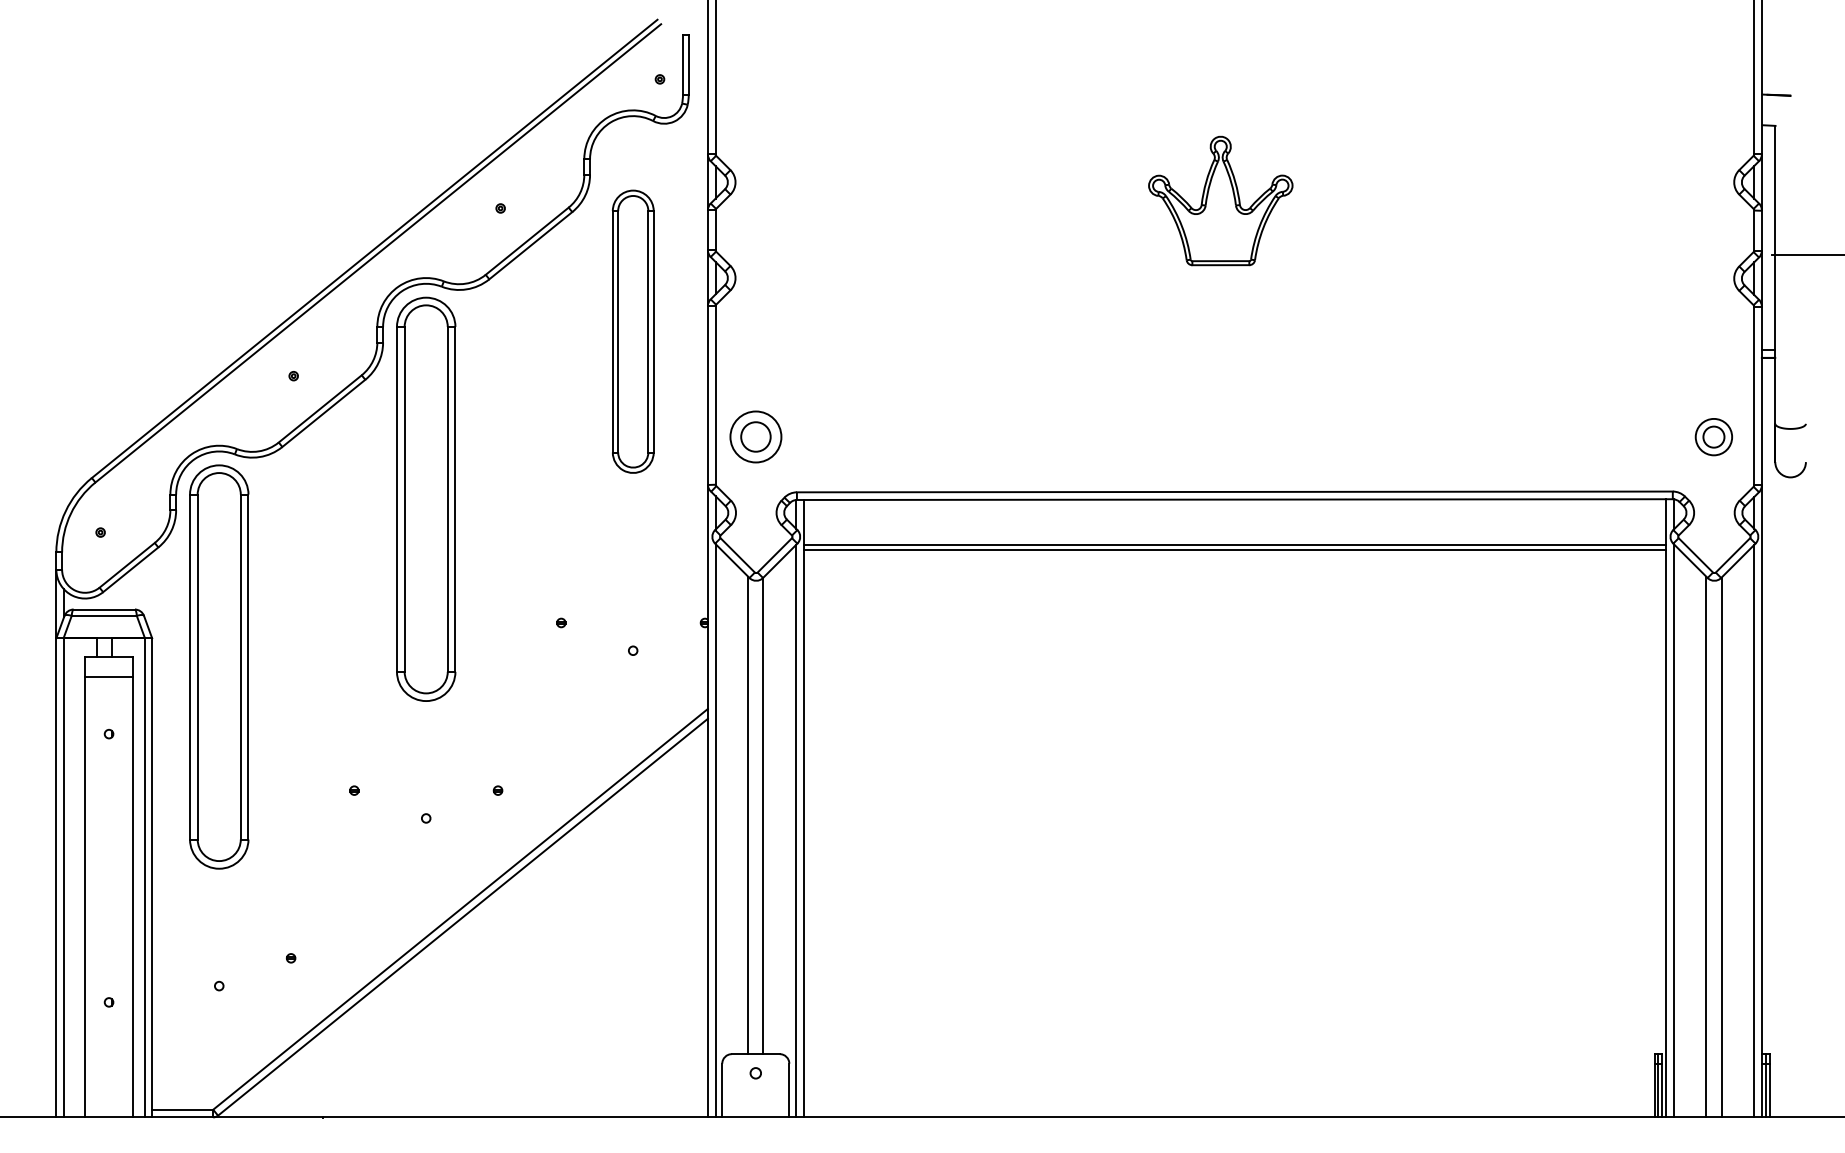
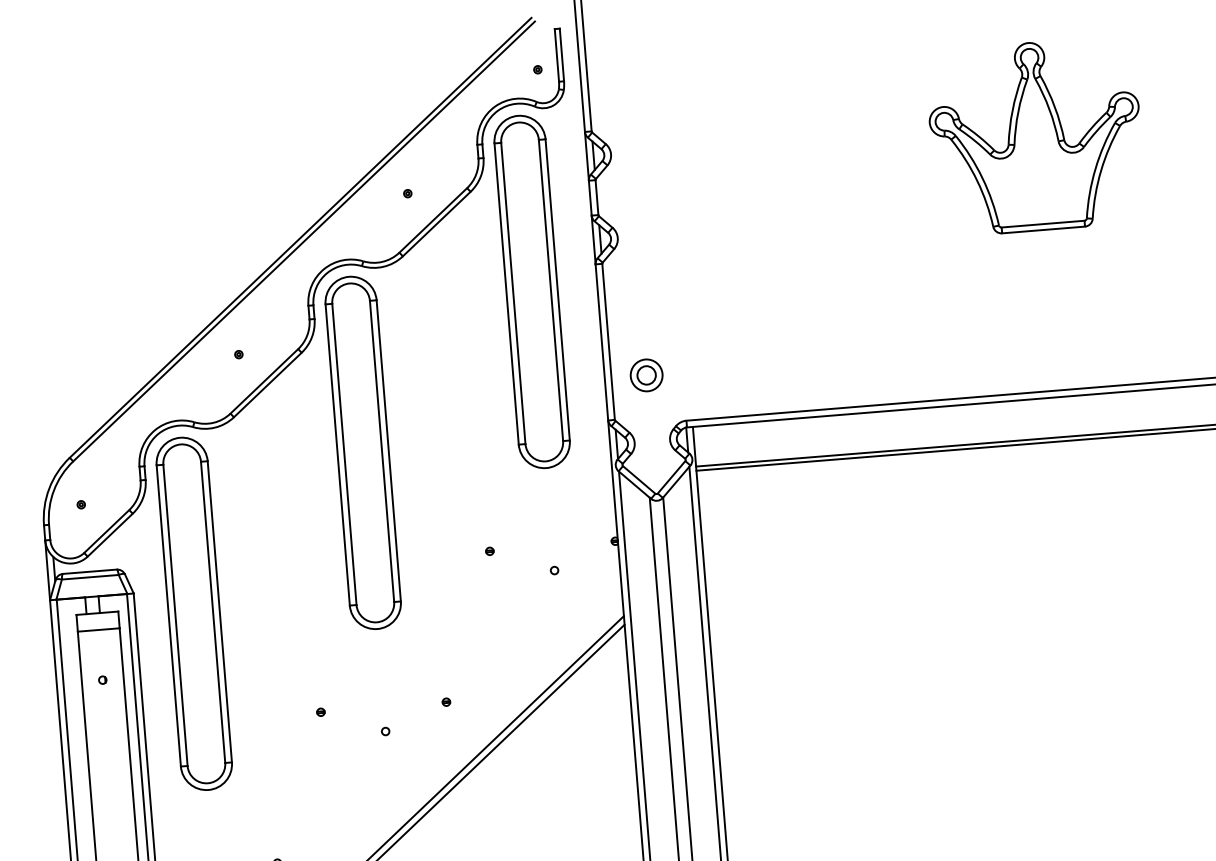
part: (1220, 200) -> (1035, 136), size x1.67
part: (633, 331) -> (532, 291), size x1.43
part: (755, 437) -> (646, 375), size x0.71

